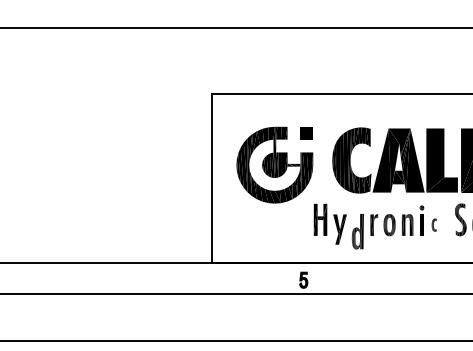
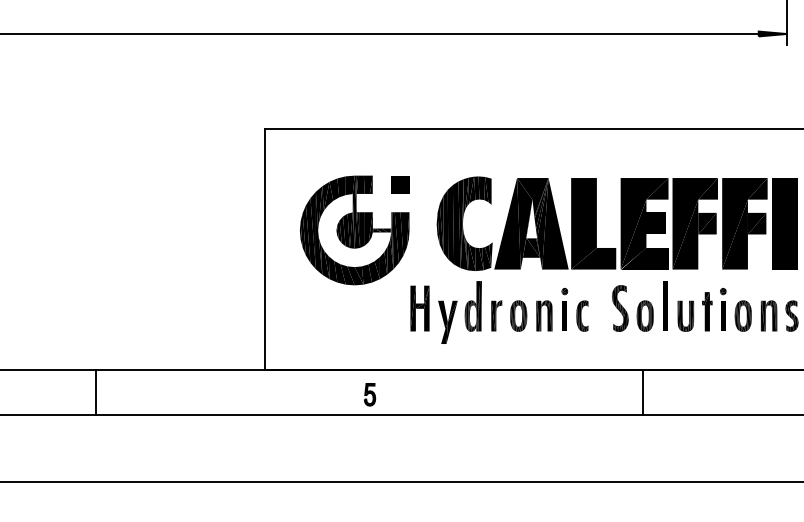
part: (434, 224) -> (582, 315), size x1.67
part: (357, 231) -> (472, 306), moved
line: (94, 278) -> (96, 392), added
part: (304, 280) -> (370, 394), moved

